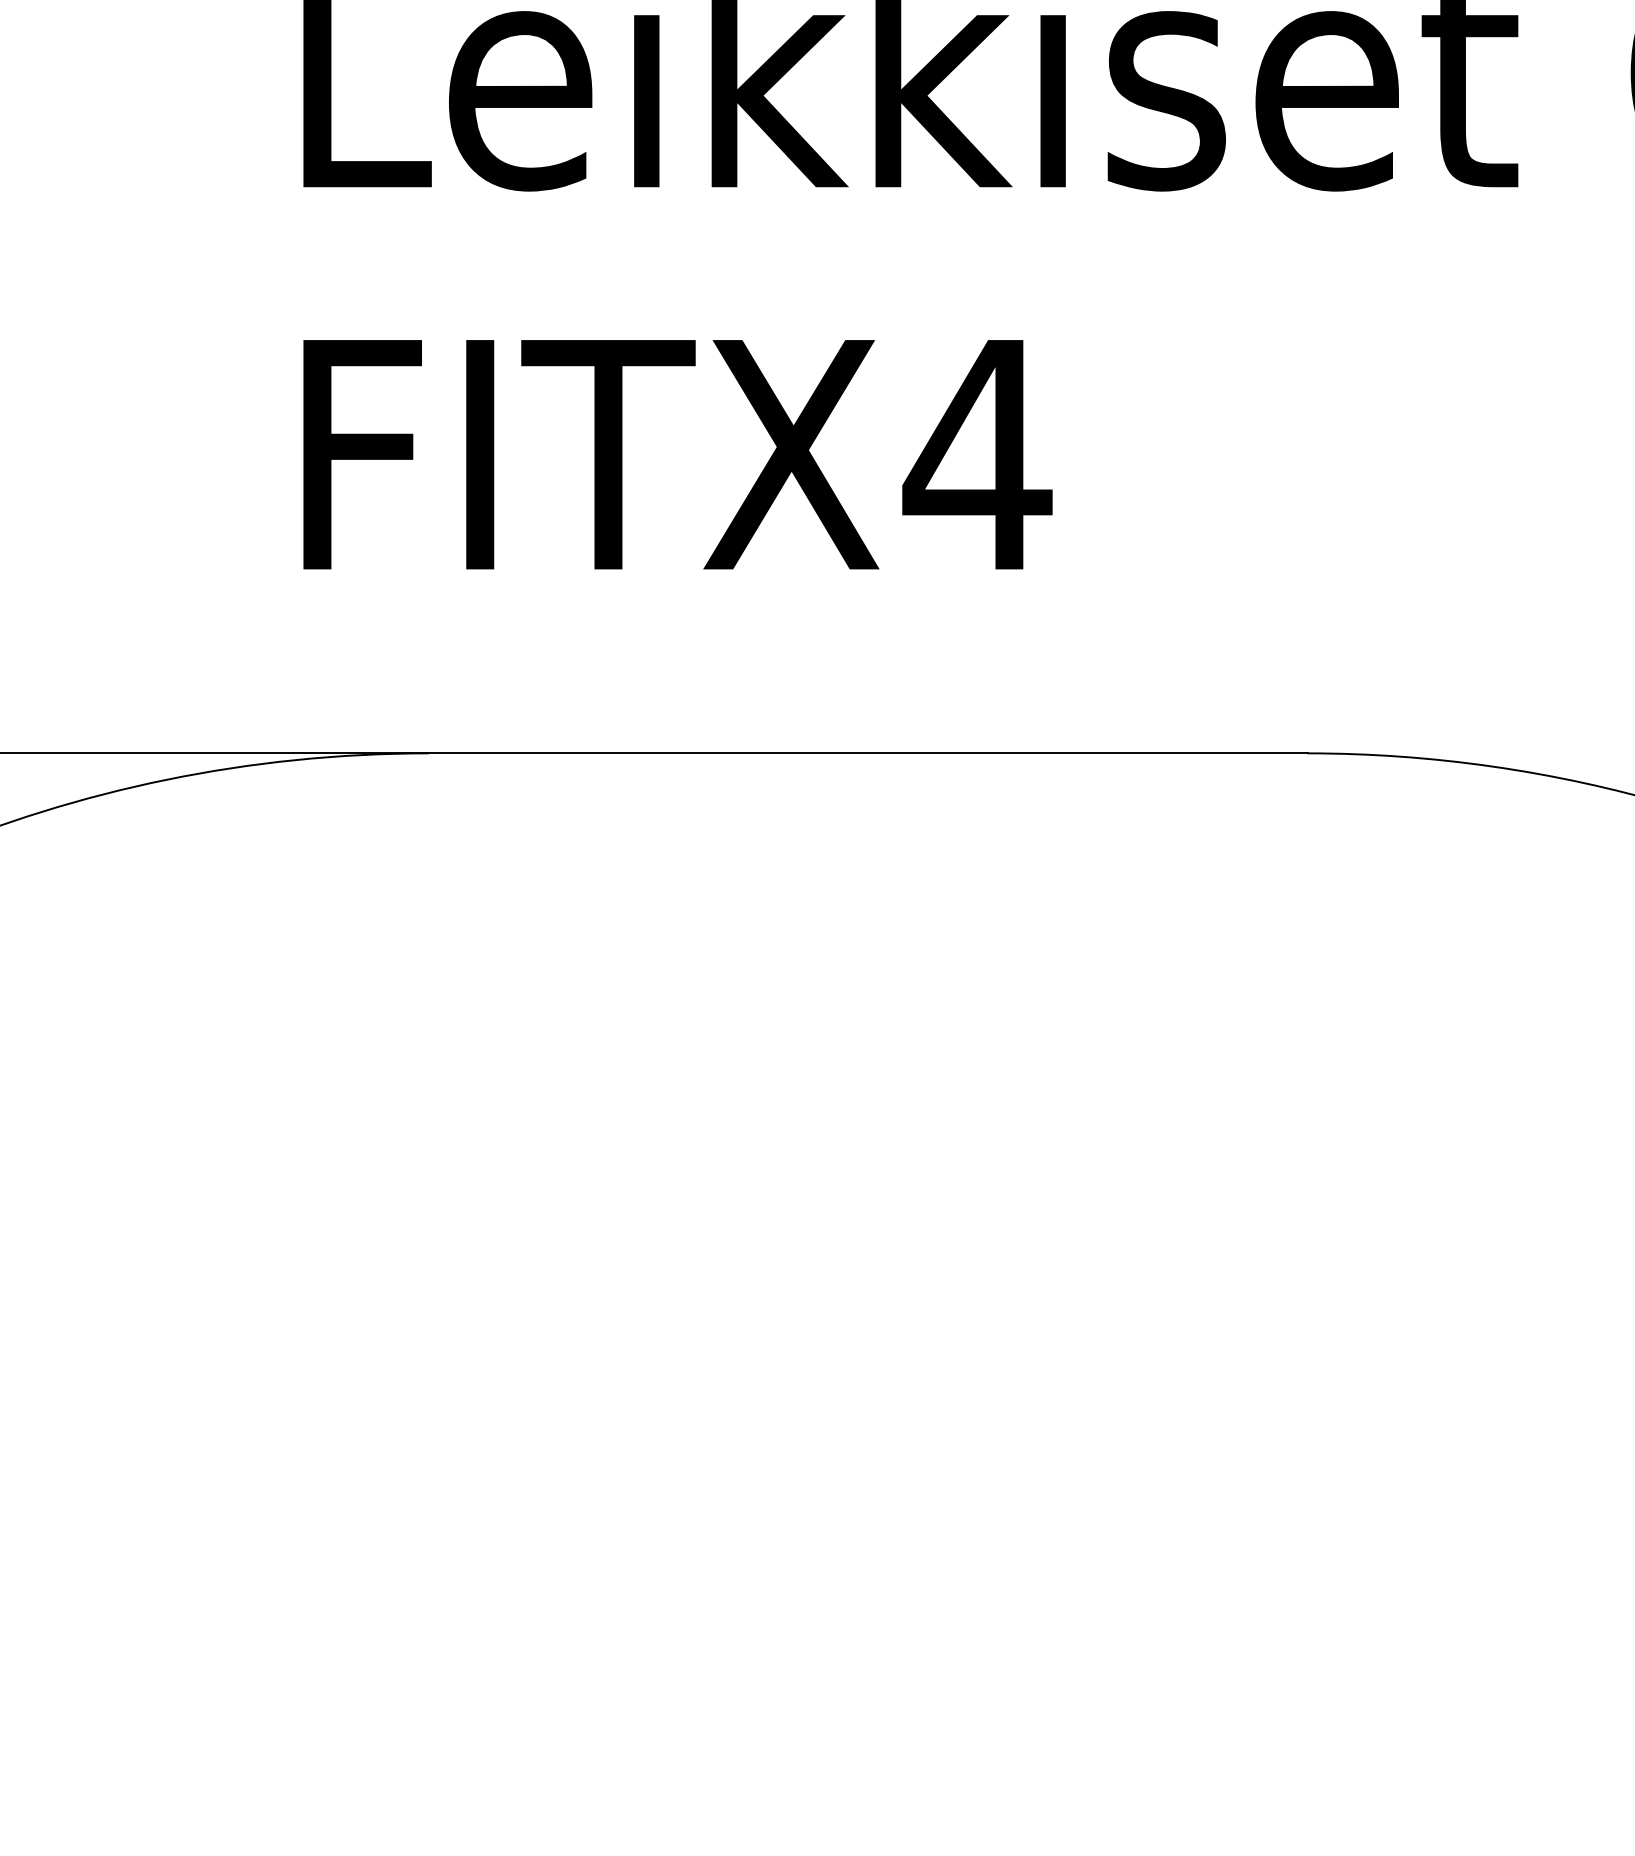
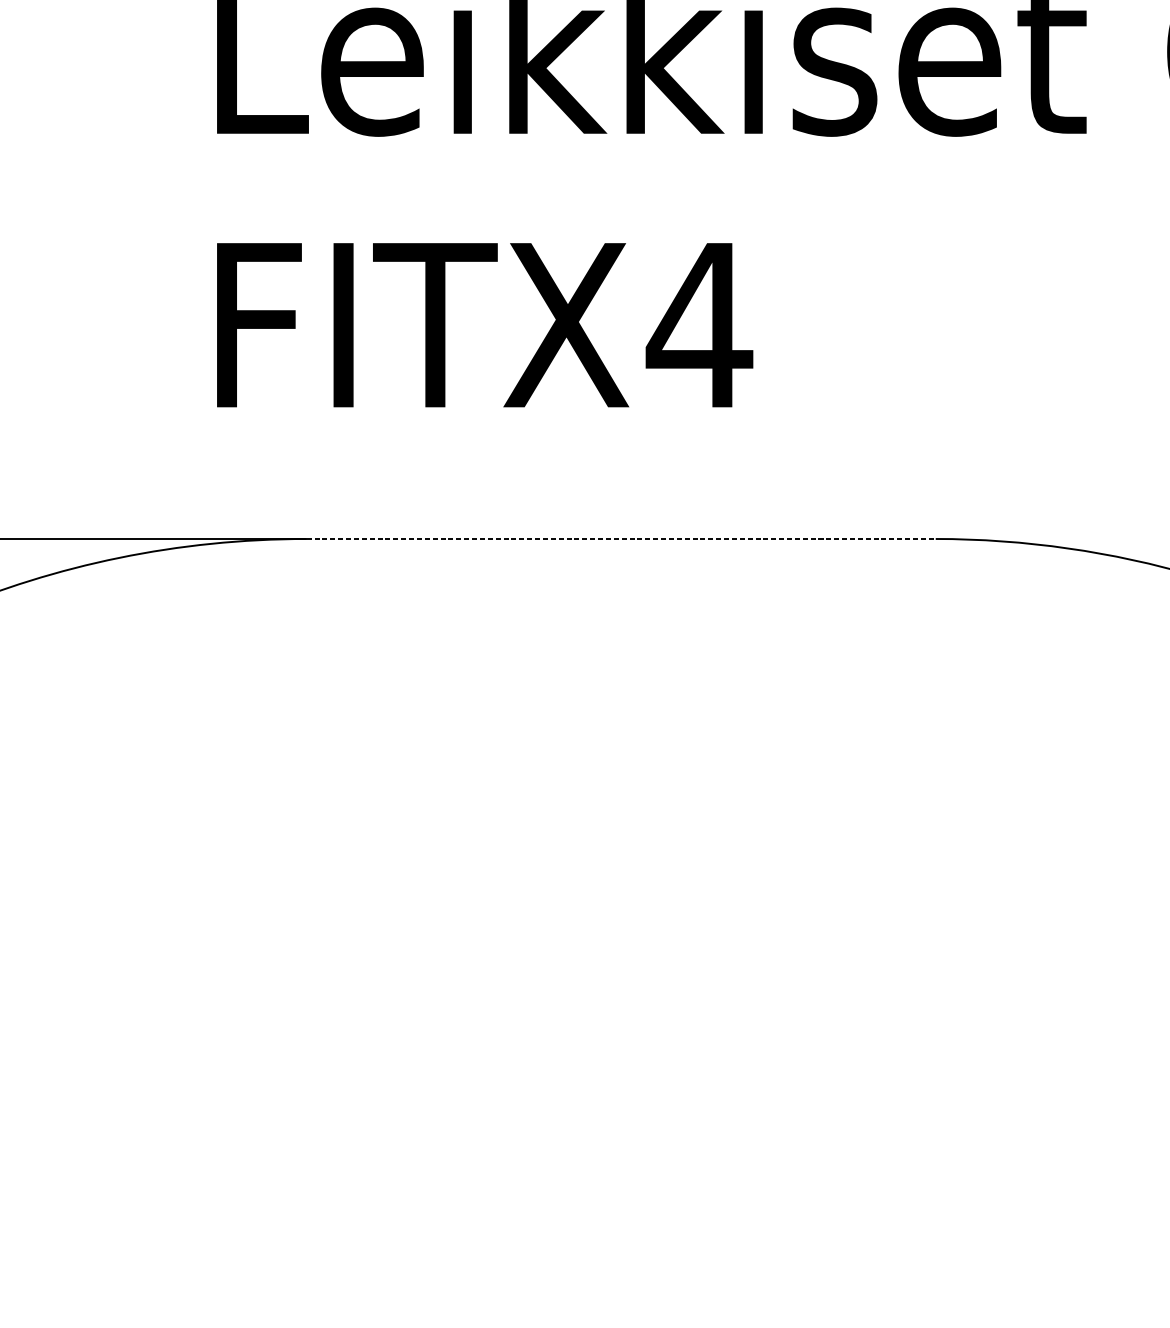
line: (868, 753) -> (621, 539), solid -> dashed

